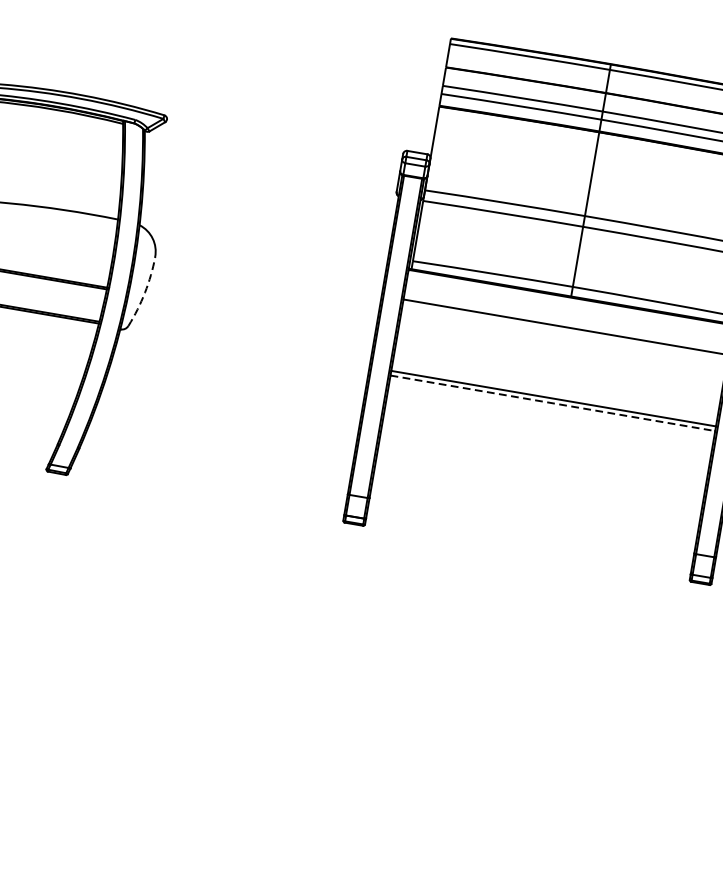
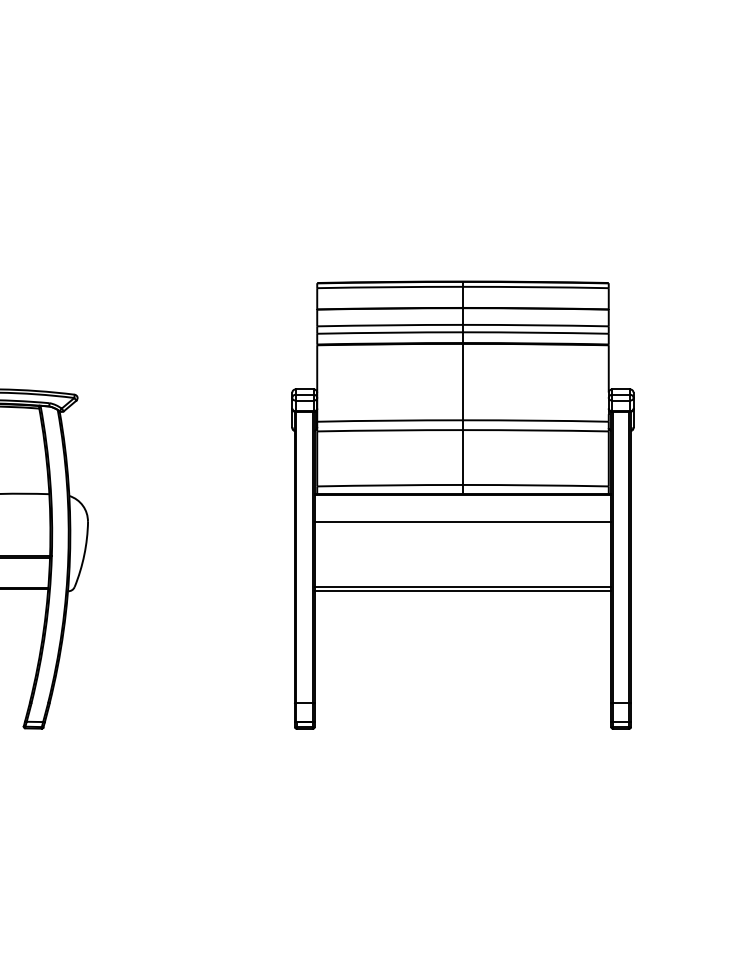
arc: (145, 292) -> (84, 554), dashed -> solid
line: (553, 403) -> (463, 591), dashed -> solid

